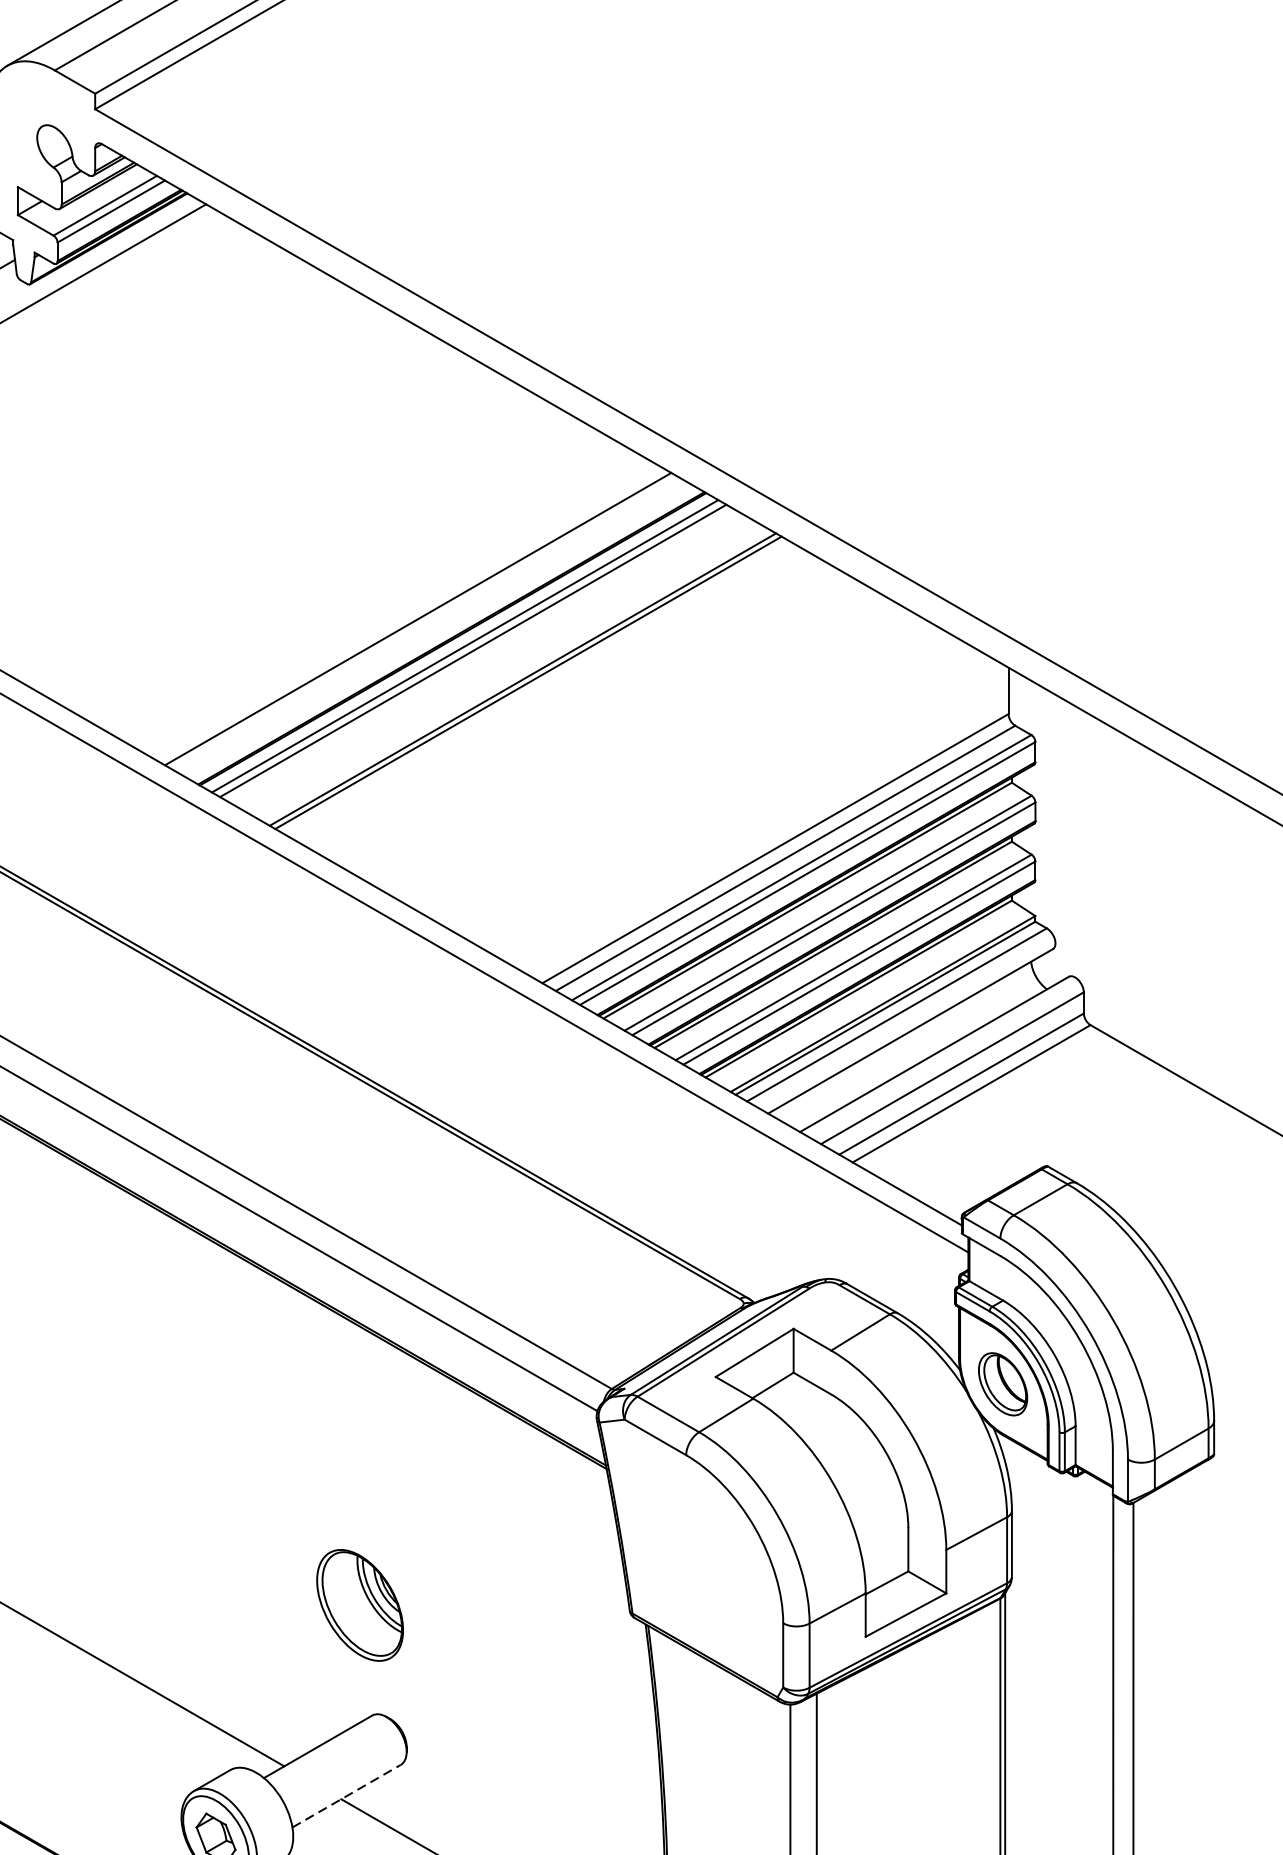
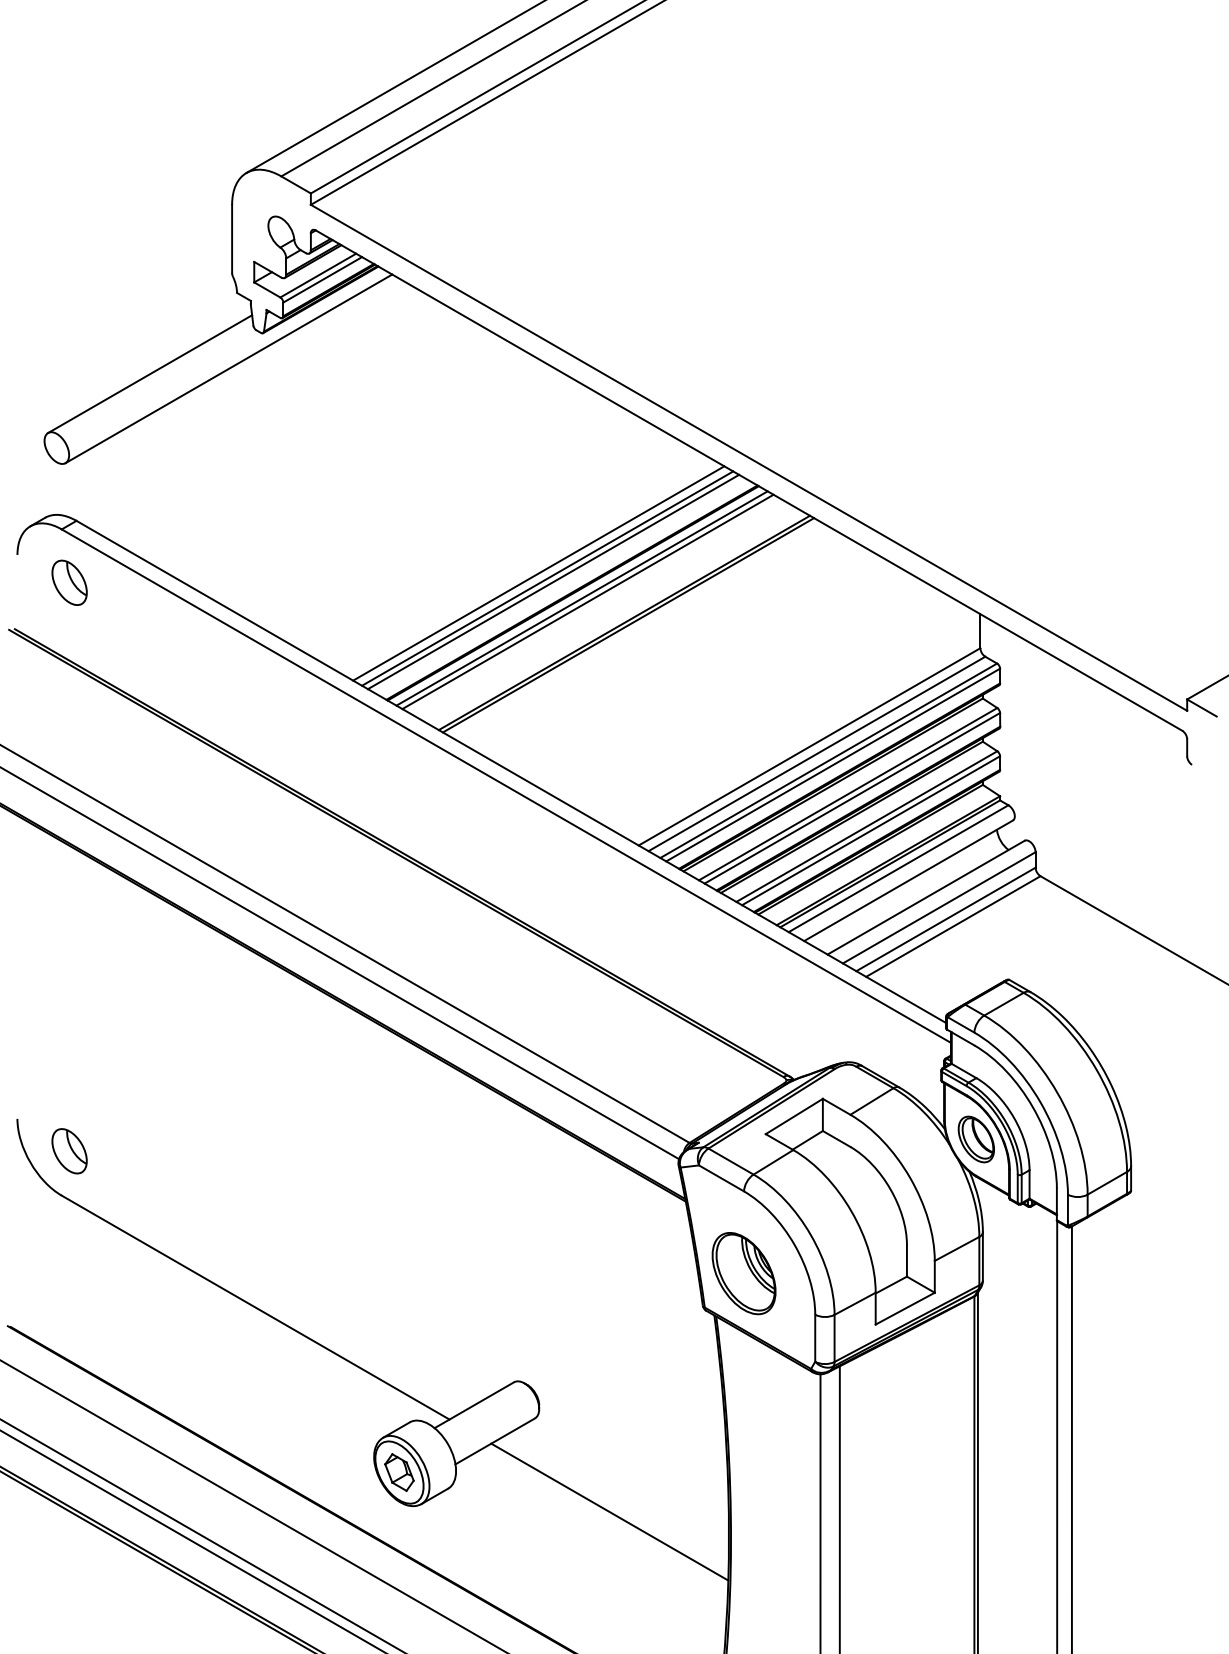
line: (405, 612) -> (538, 573), added
line: (426, 623) -> (553, 581), added
part: (359, 1605) -> (743, 1273), moved
line: (347, 1796) -> (495, 1441), dashed -> solid

